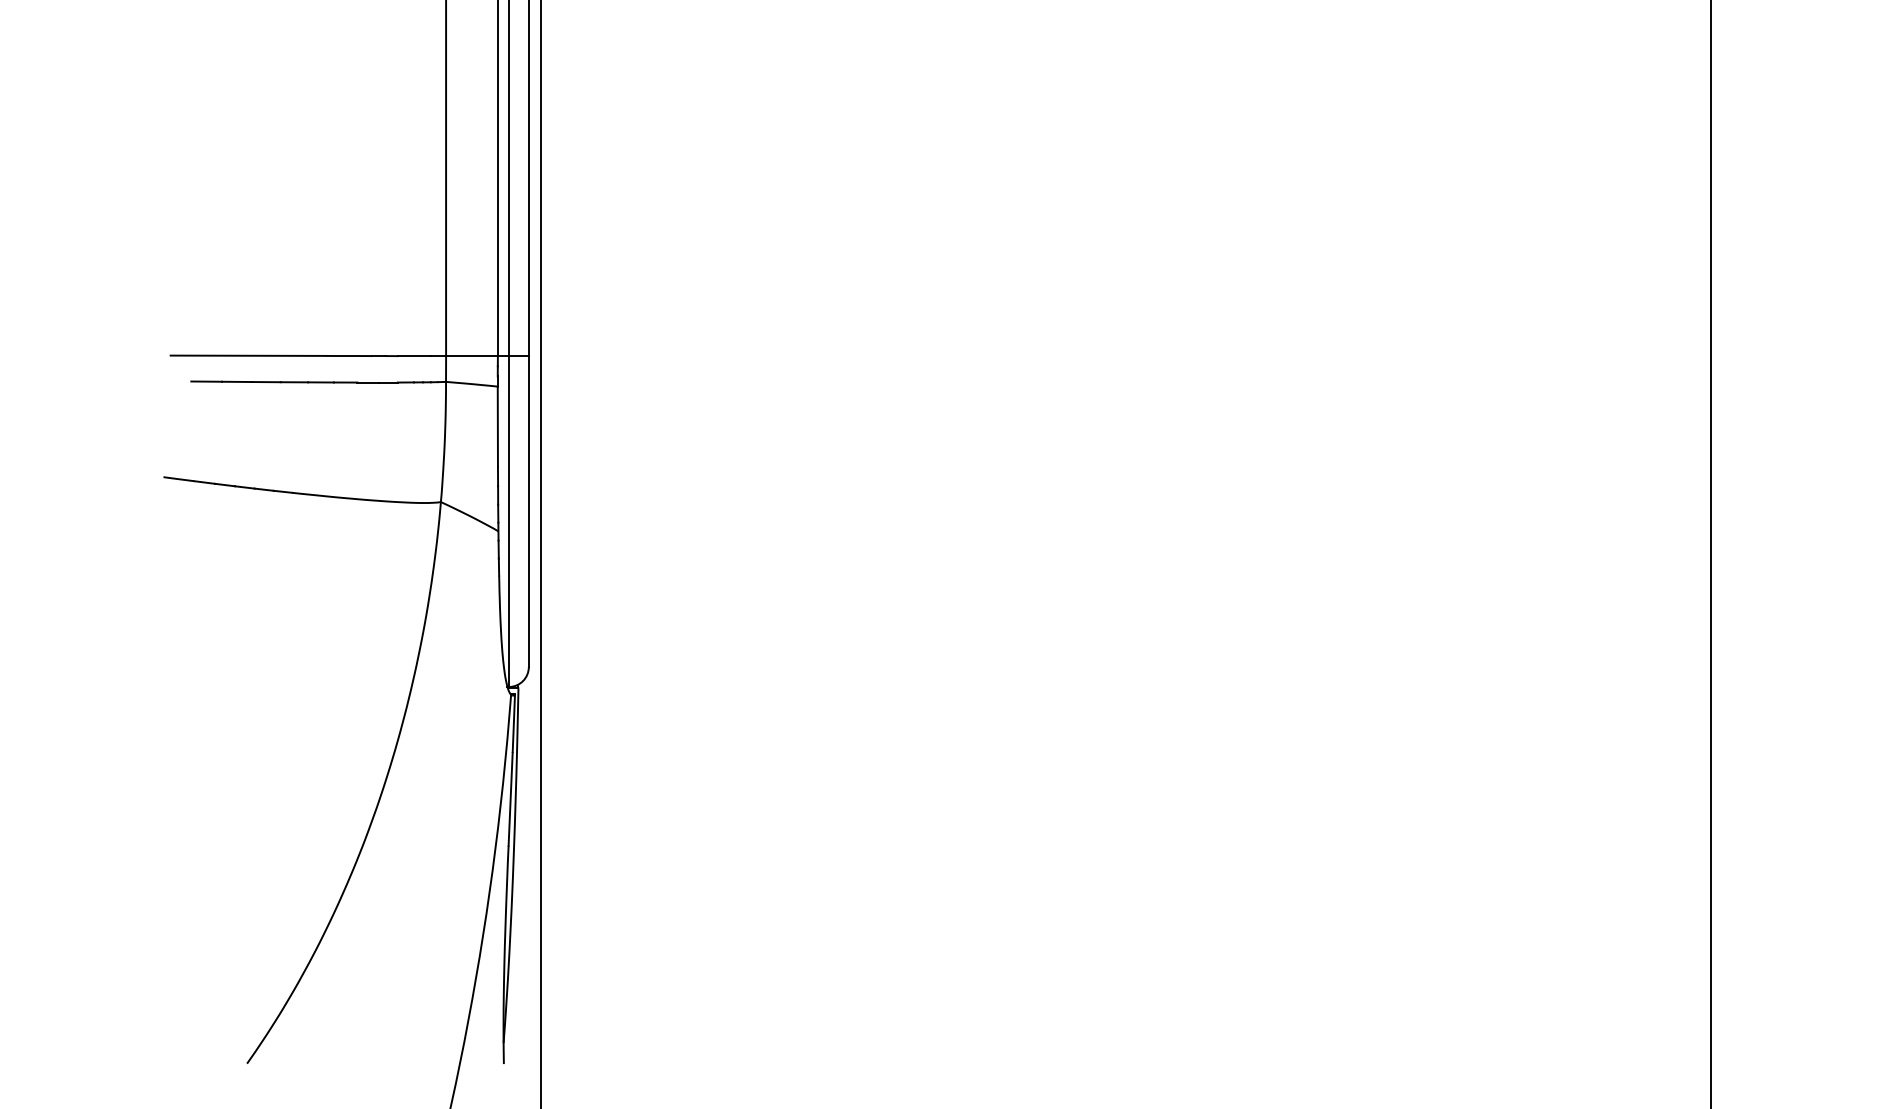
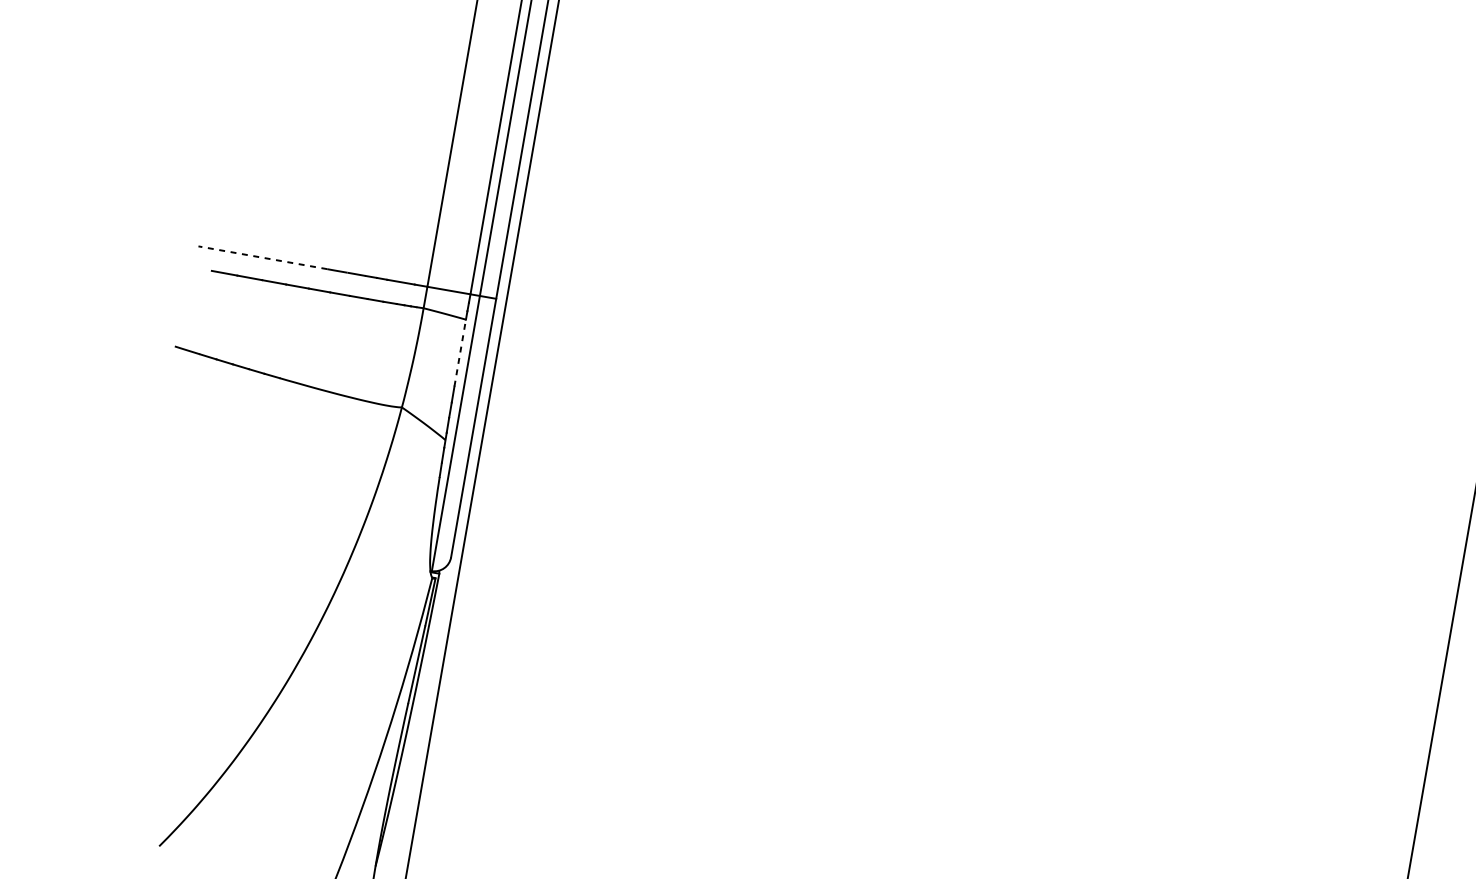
line: (247, 355) -> (262, 257), solid -> dashed
line: (497, 426) -> (459, 352), solid -> dashed

